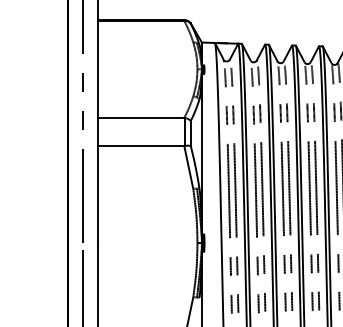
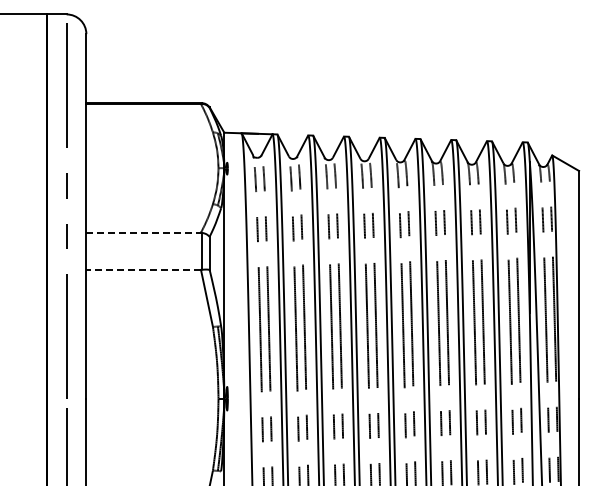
line: (141, 117) -> (144, 232), solid -> dashed
line: (140, 145) -> (143, 269), solid -> dashed

